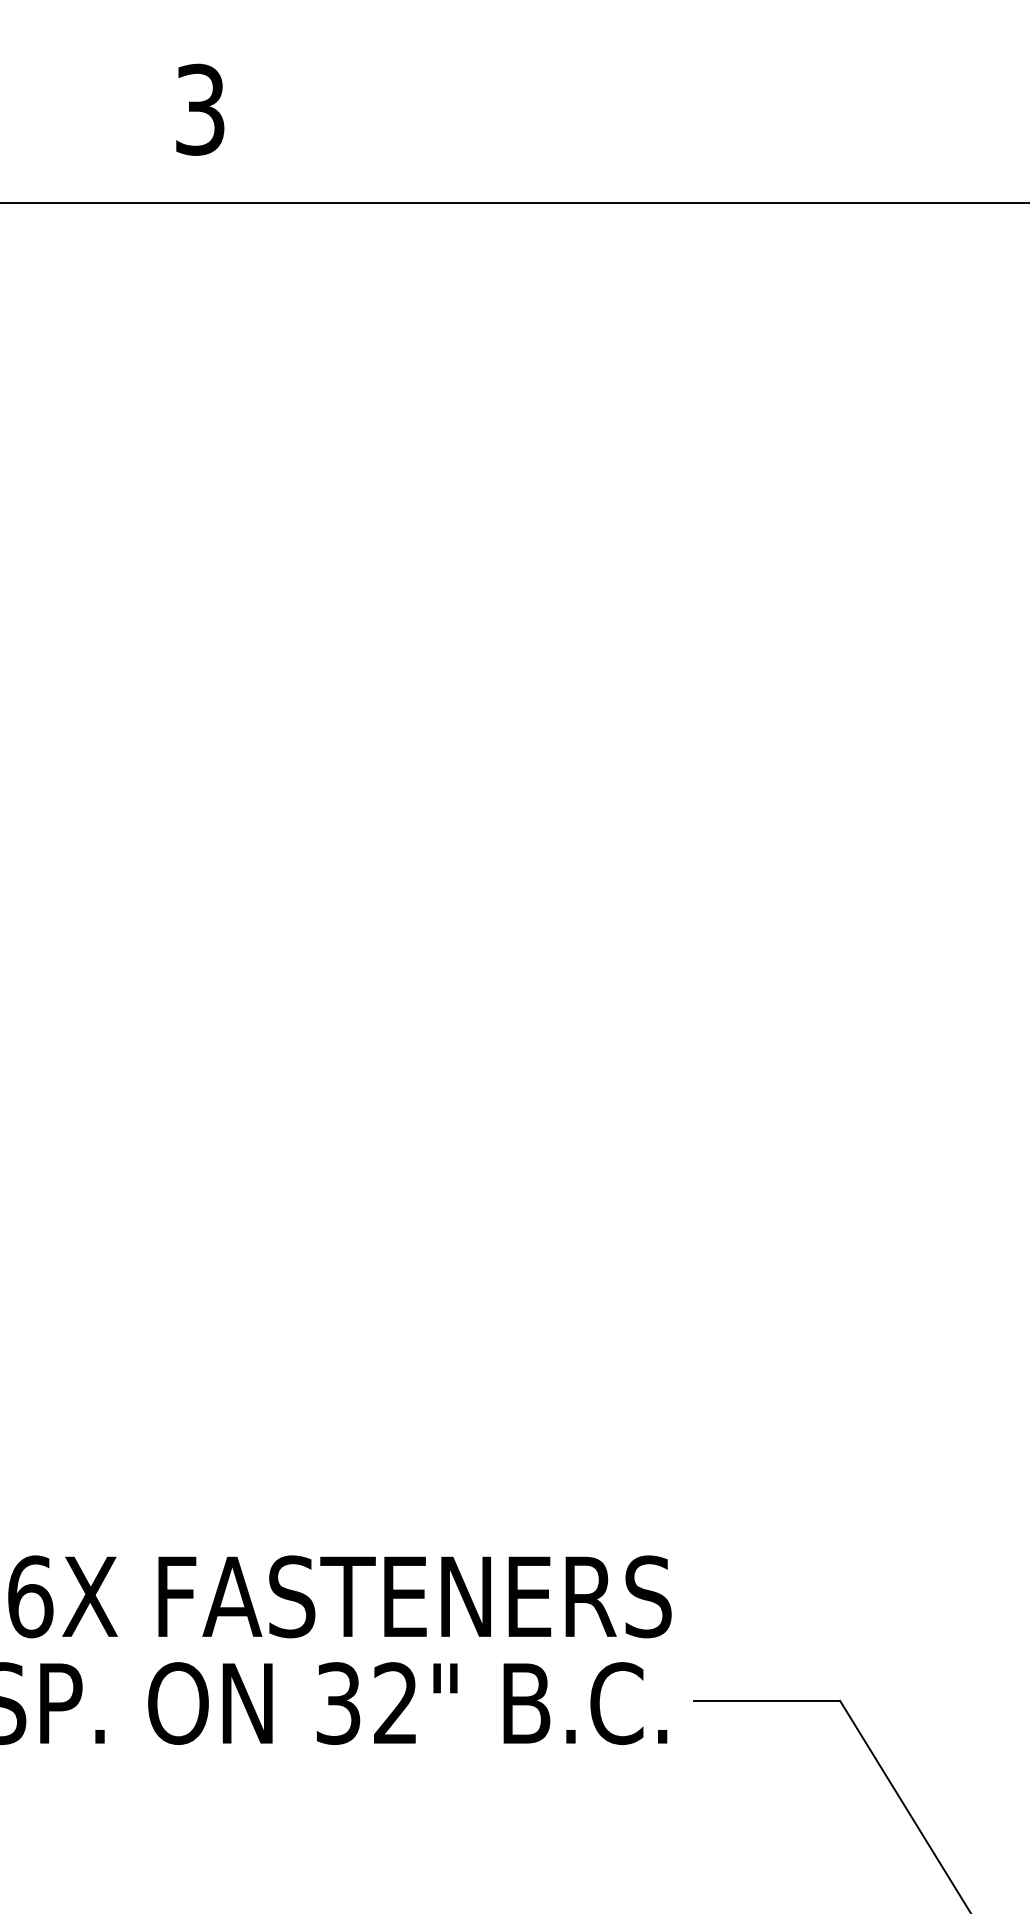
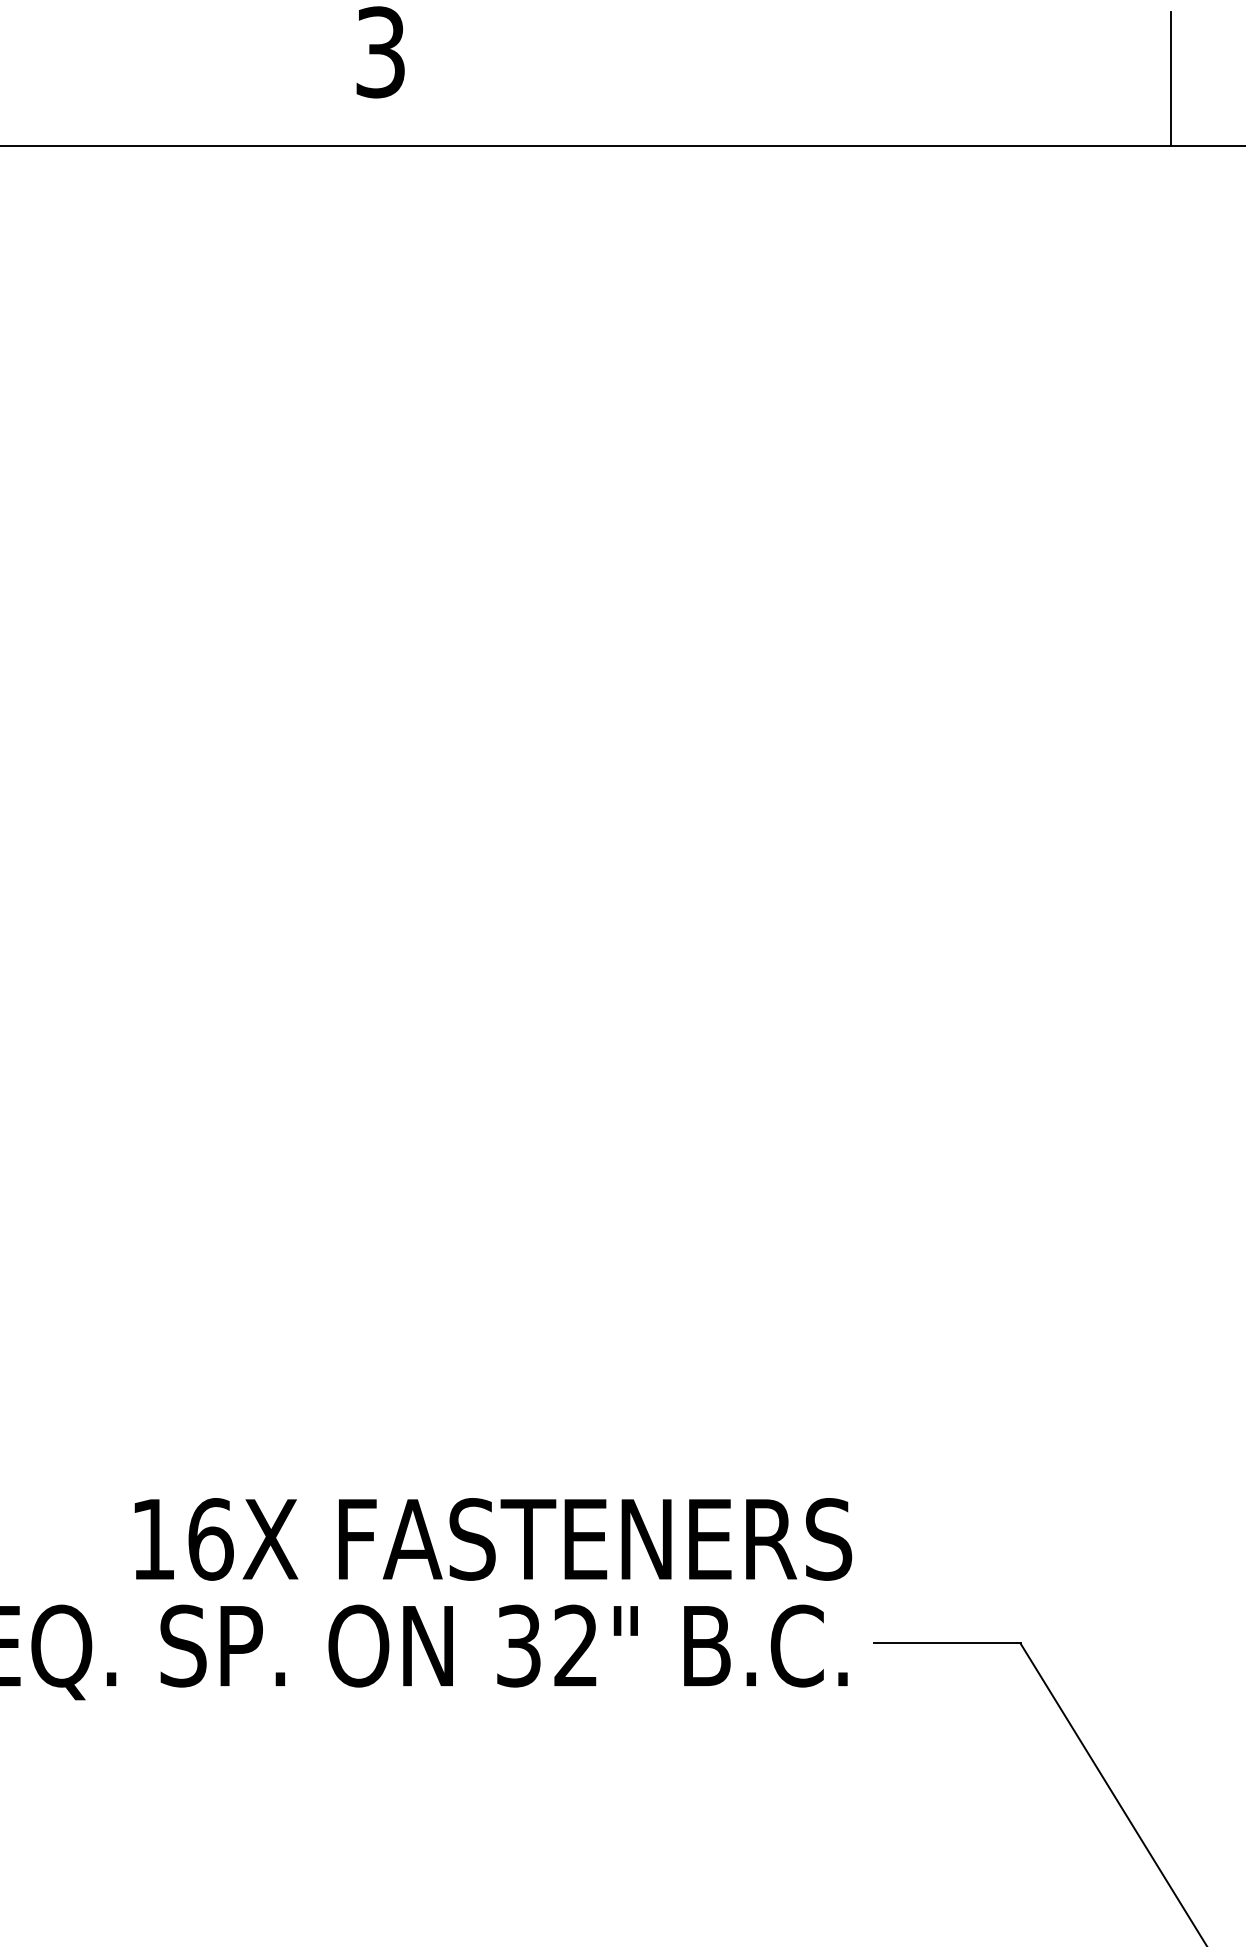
line: (990, 135) -> (1170, 78), added

